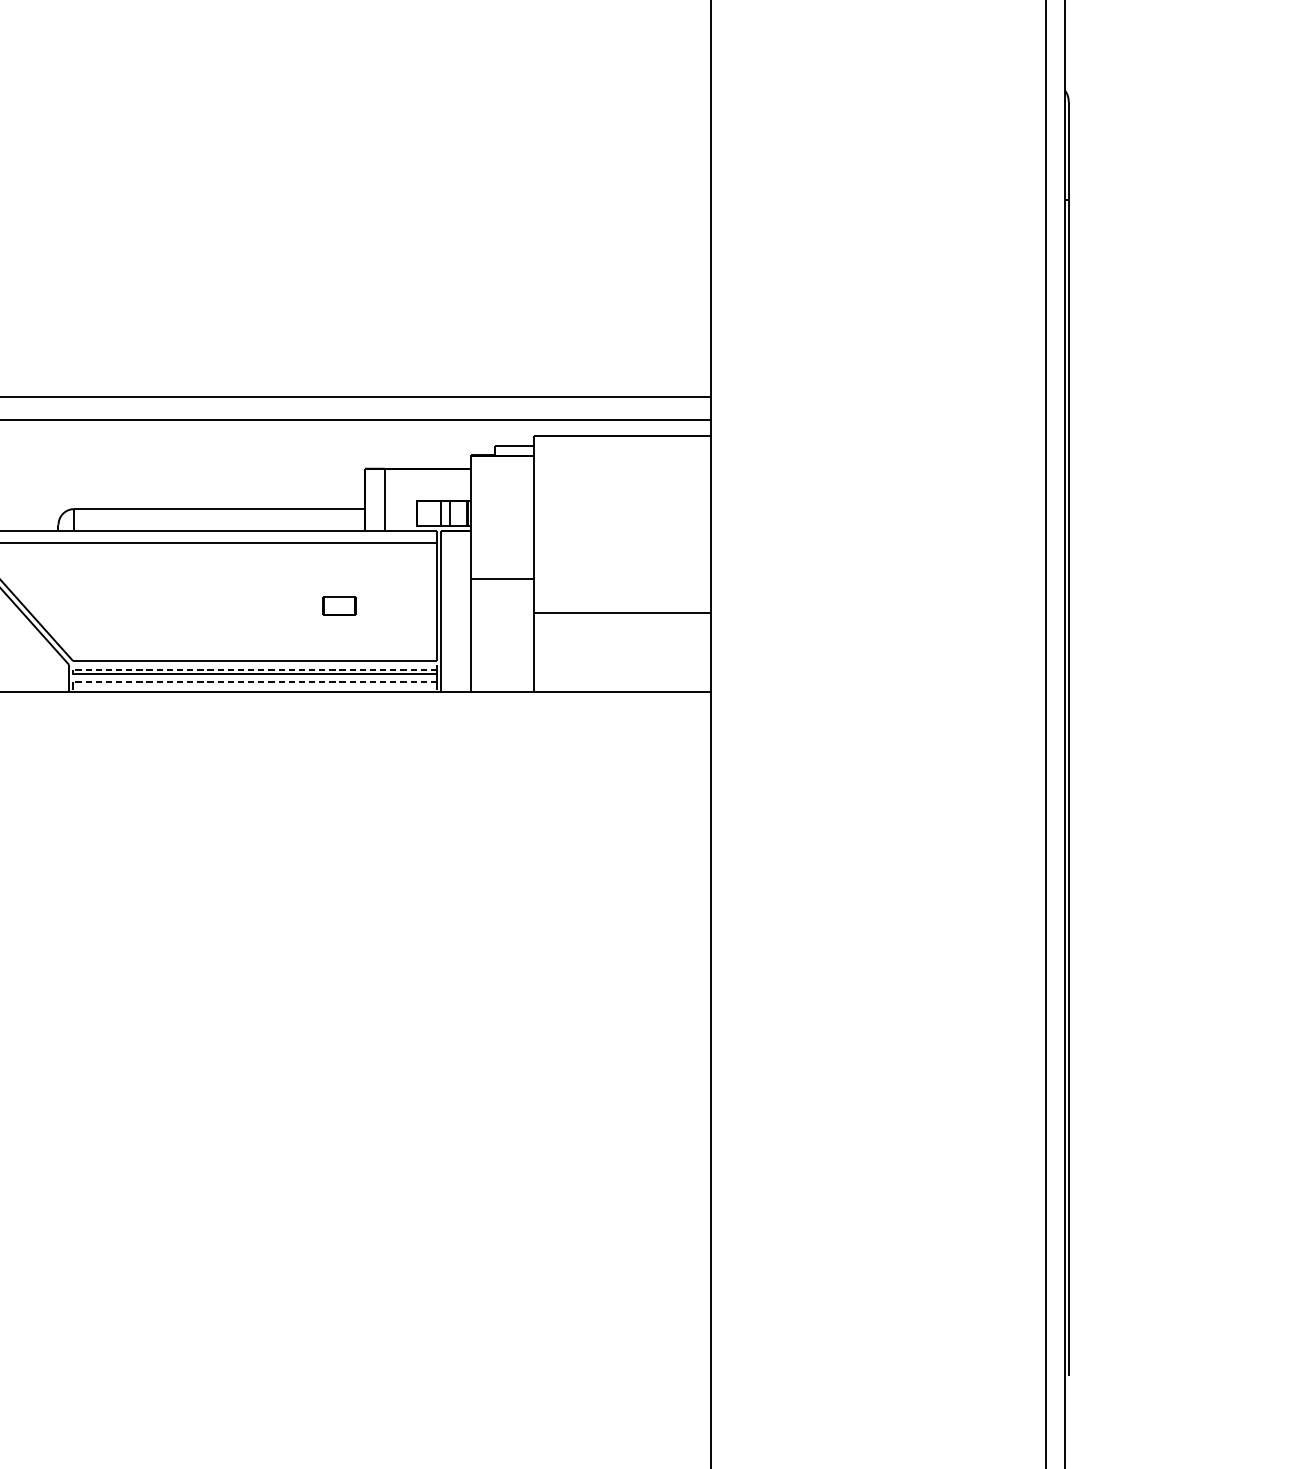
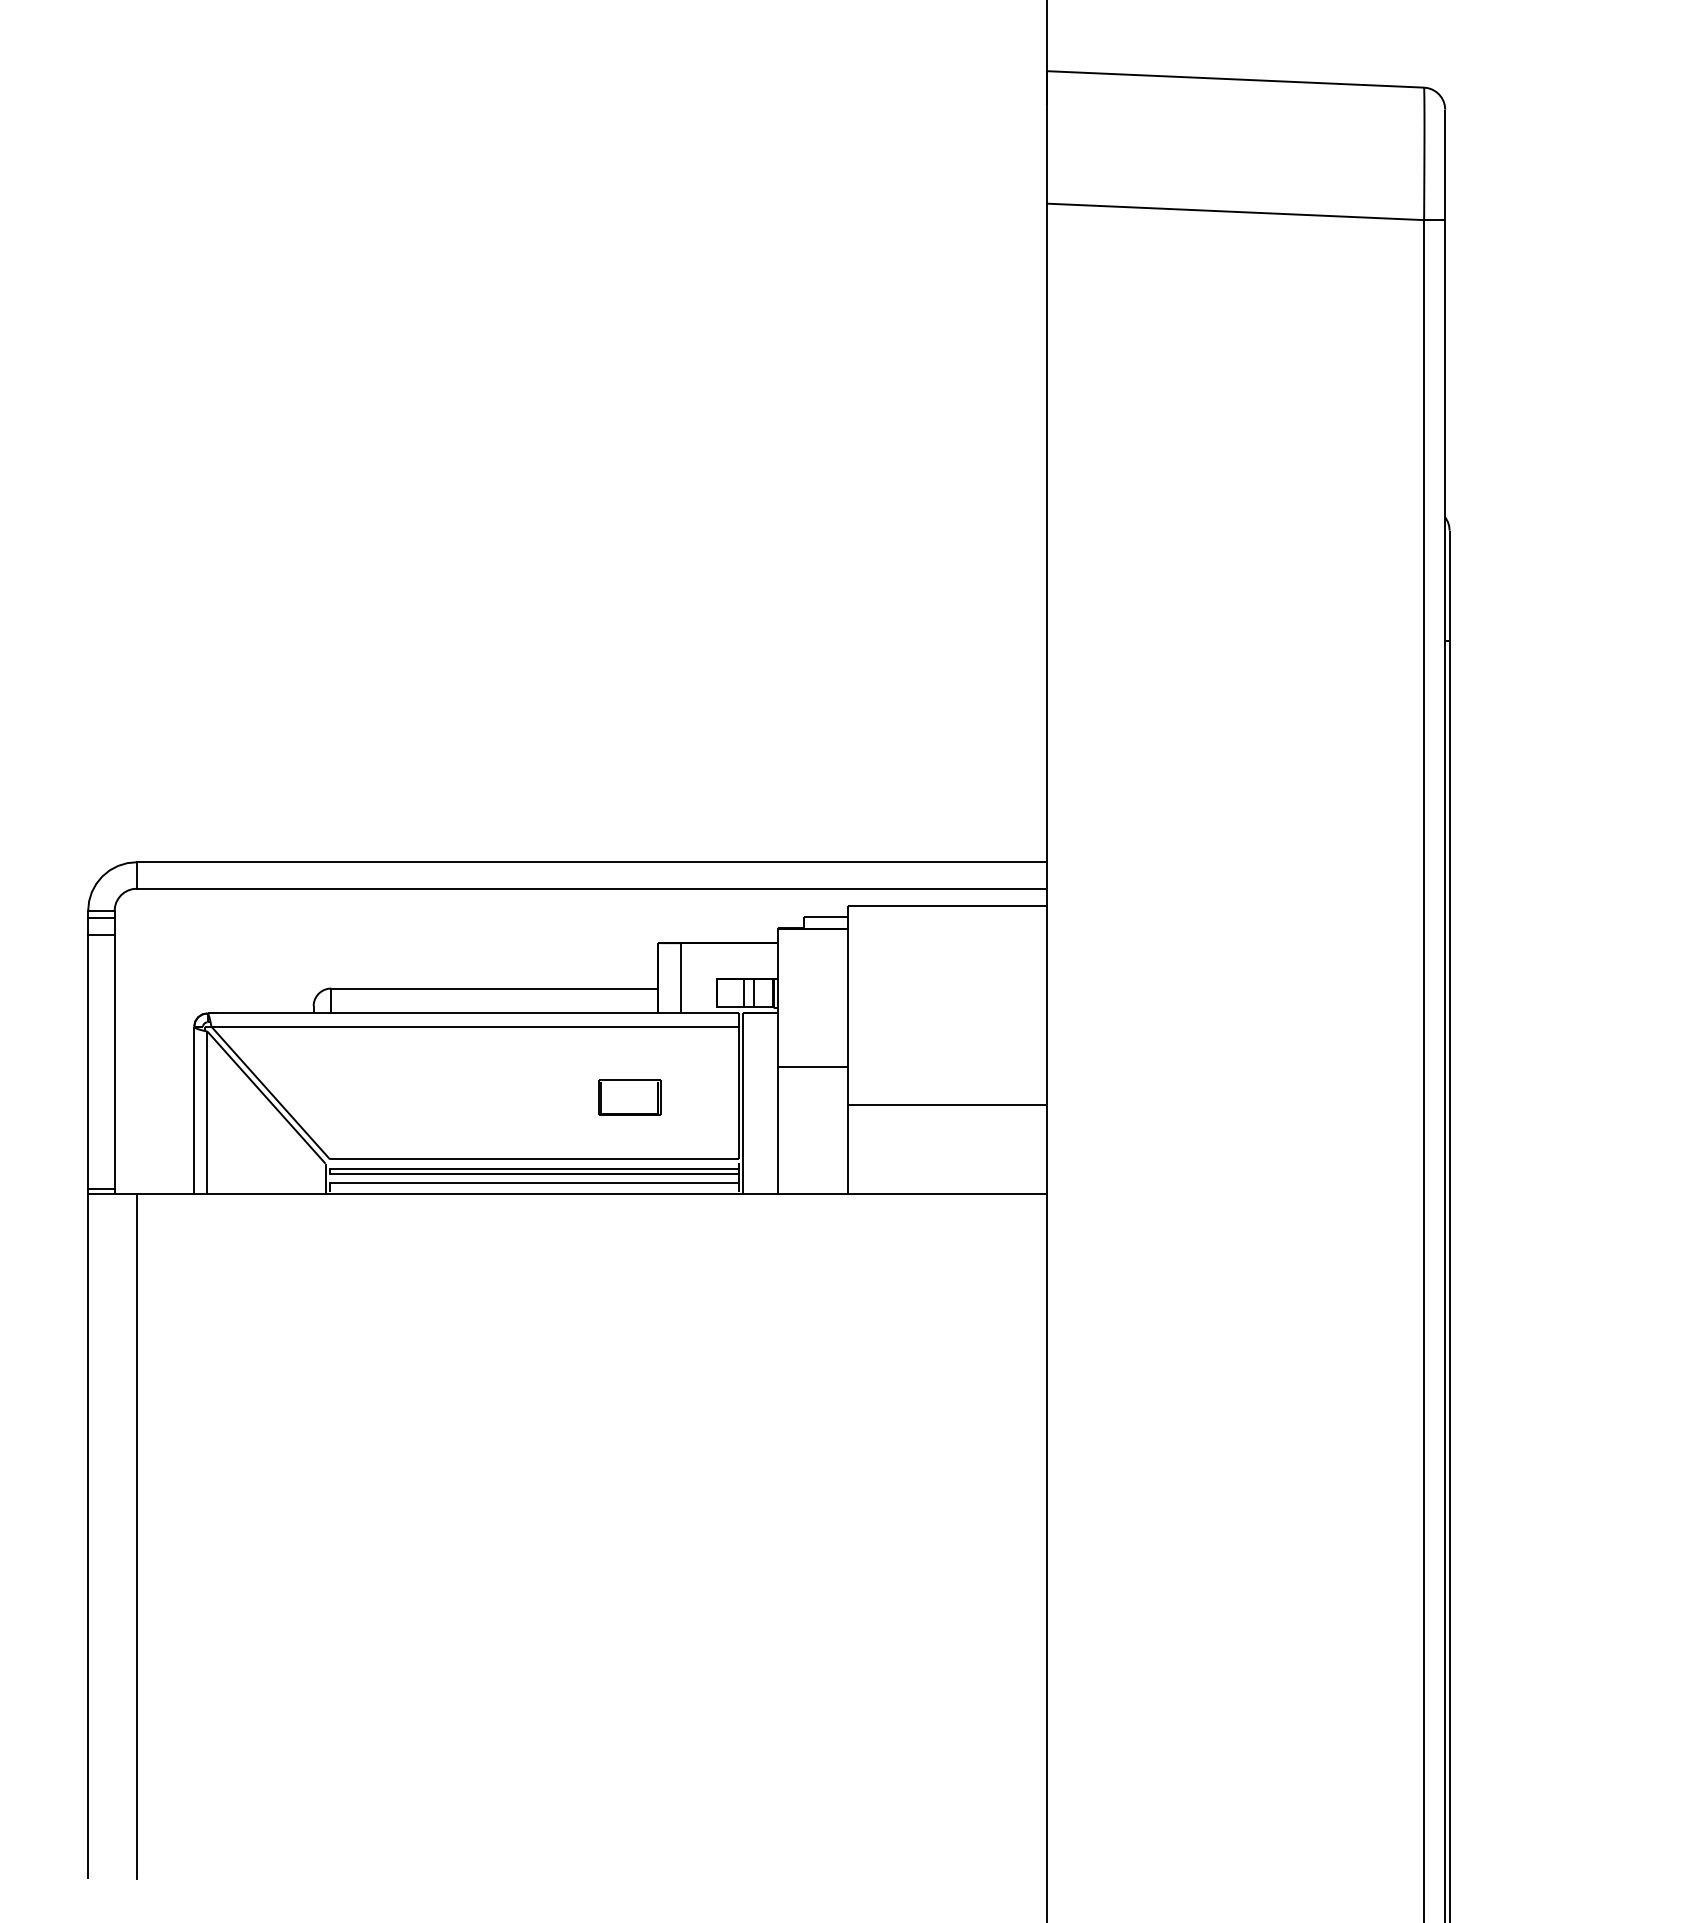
part: (339, 606) -> (629, 1097), size x1.67
line: (254, 670) -> (534, 1169), dashed -> solid
line: (254, 681) -> (534, 1182), dashed -> solid

